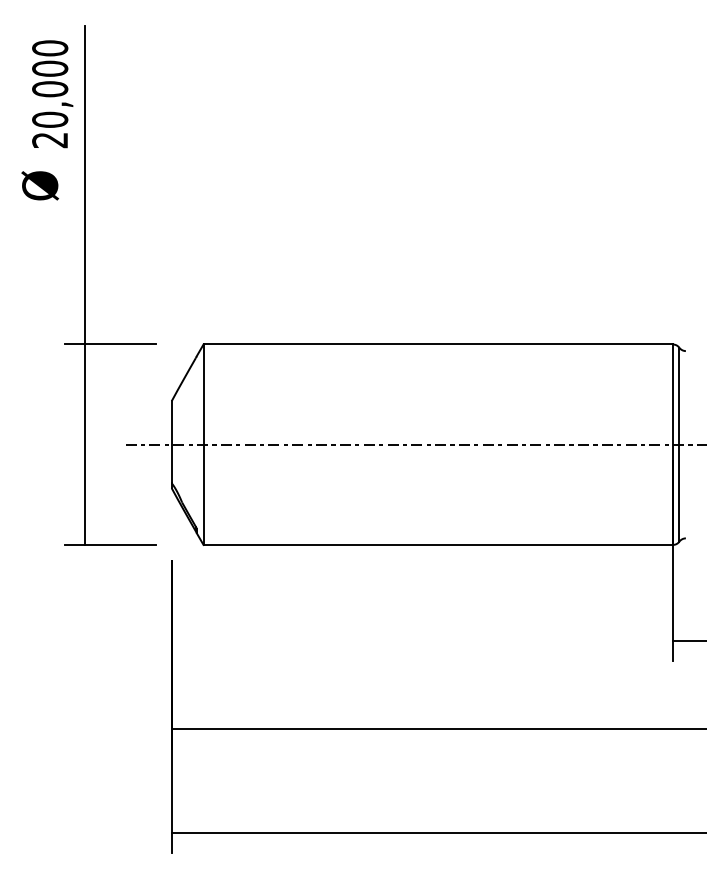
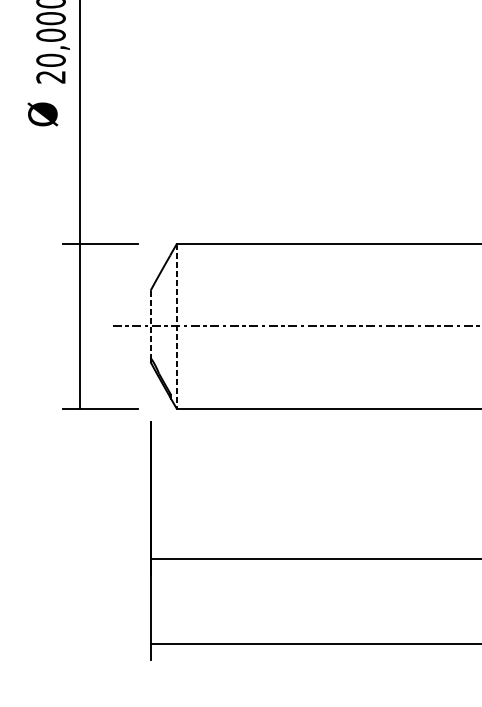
line: (171, 442) -> (150, 324), solid -> dashed
line: (203, 445) -> (176, 327), solid -> dashed

